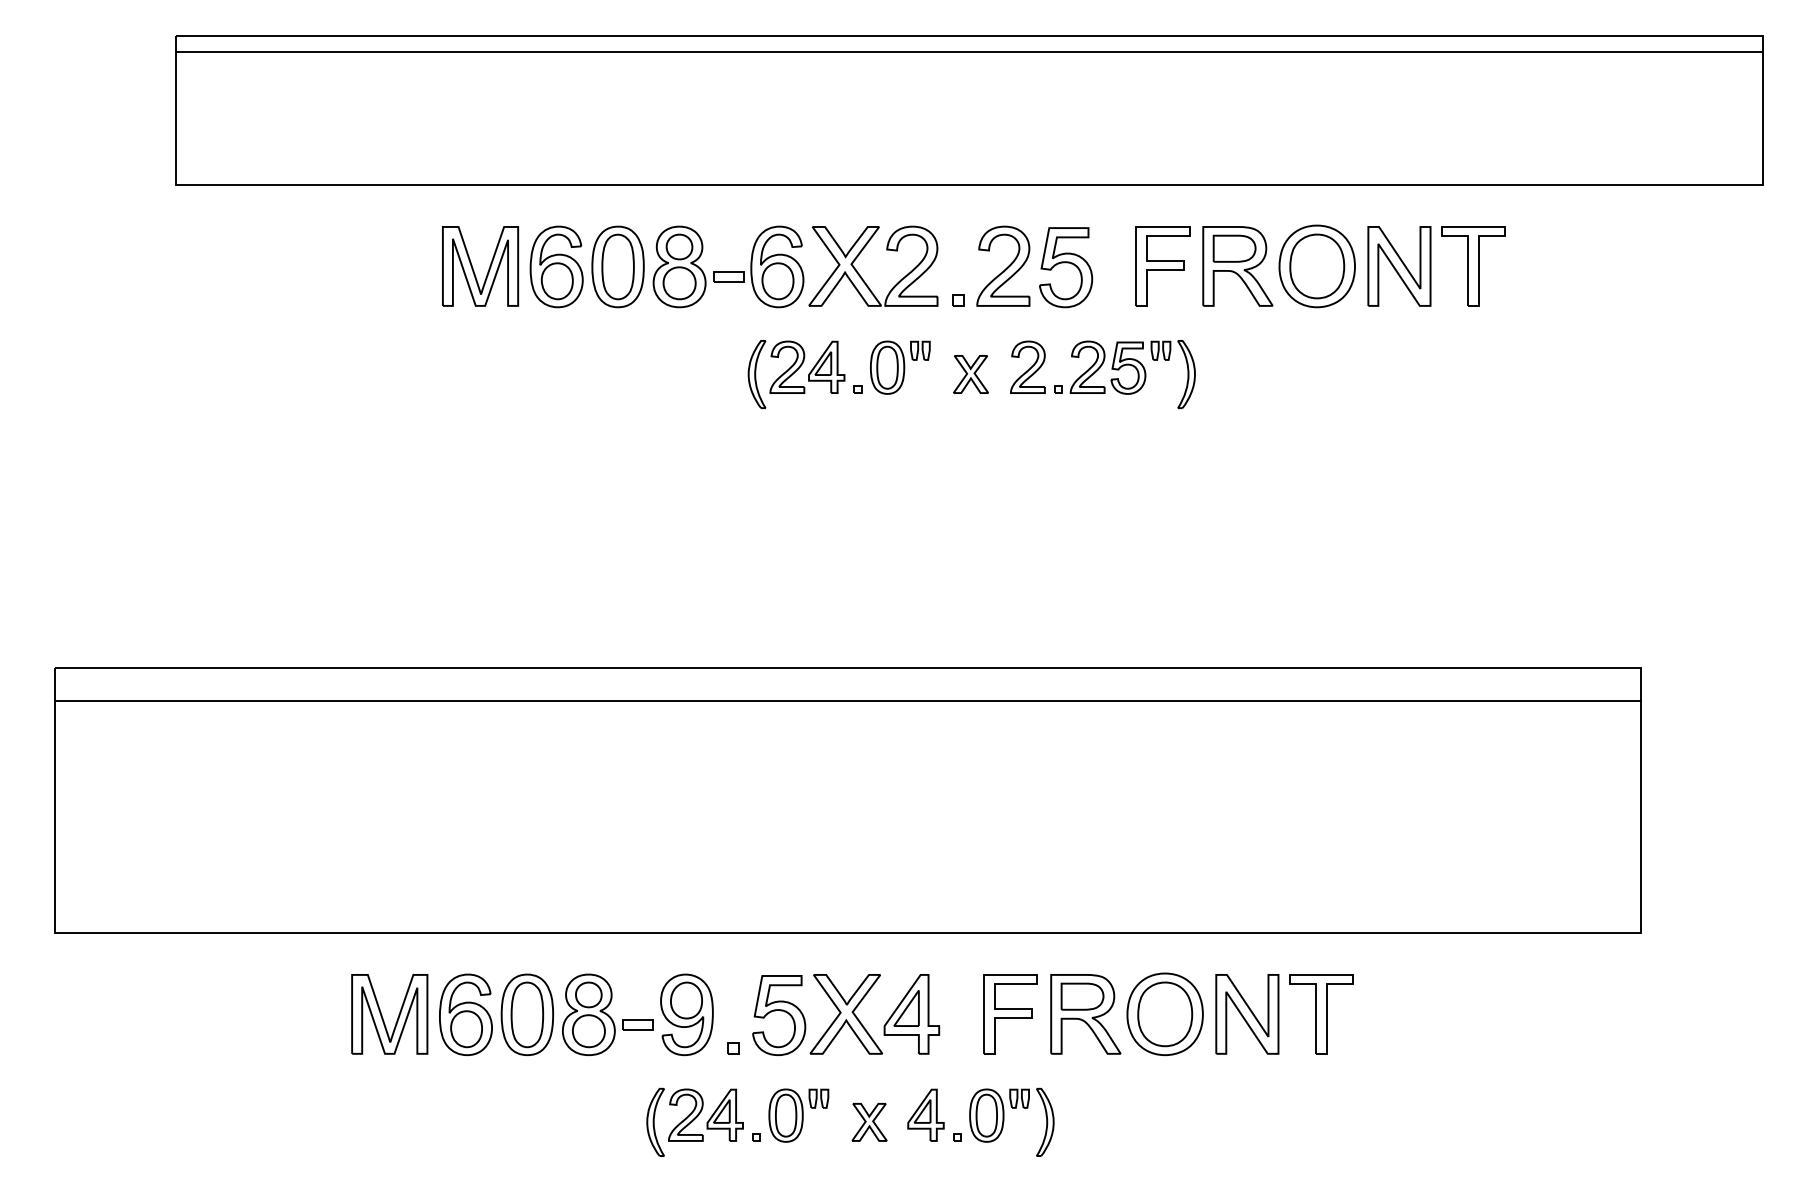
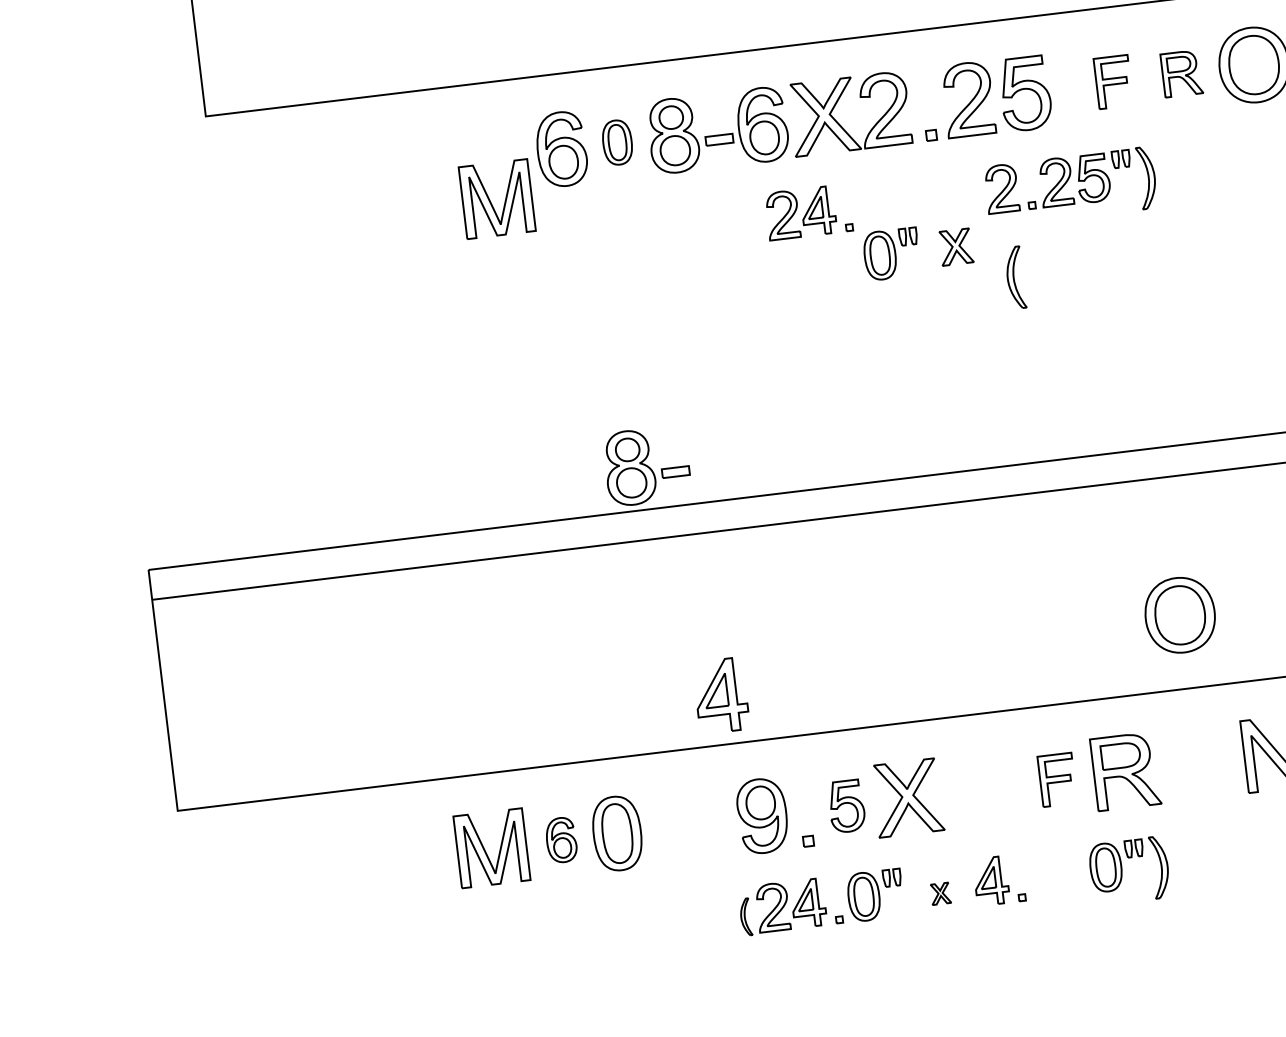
part: (617, 266) -> (616, 142), size x0.6
part: (1162, 266) -> (1113, 82), size x0.7
part: (1237, 266) -> (1181, 73), size x0.6
part: (473, 267) -> (490, 200), moved
part: (900, 367) -> (891, 253), moved
part: (756, 374) -> (1014, 277), moved
part: (970, 374) -> (955, 247), moved
part: (1164, 1013) -> (1179, 614), moved
part: (465, 1014) -> (560, 840), size x0.6
part: (607, 1014) -> (646, 465), moved
part: (911, 1014) -> (720, 695), moved
part: (1010, 1014) -> (1057, 780), size x0.7
part: (779, 1015) -> (846, 806), size x0.7
part: (655, 1121) -> (745, 916), size x0.6
part: (1004, 1121) -> (1122, 870), moved
part: (869, 1122) -> (940, 893), size x0.6

